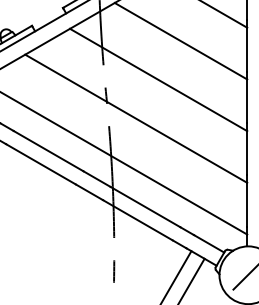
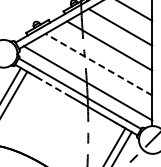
line: (135, 118) -> (98, 64), solid -> dashed
line: (41, 164) -> (53, 86), solid -> dashed

